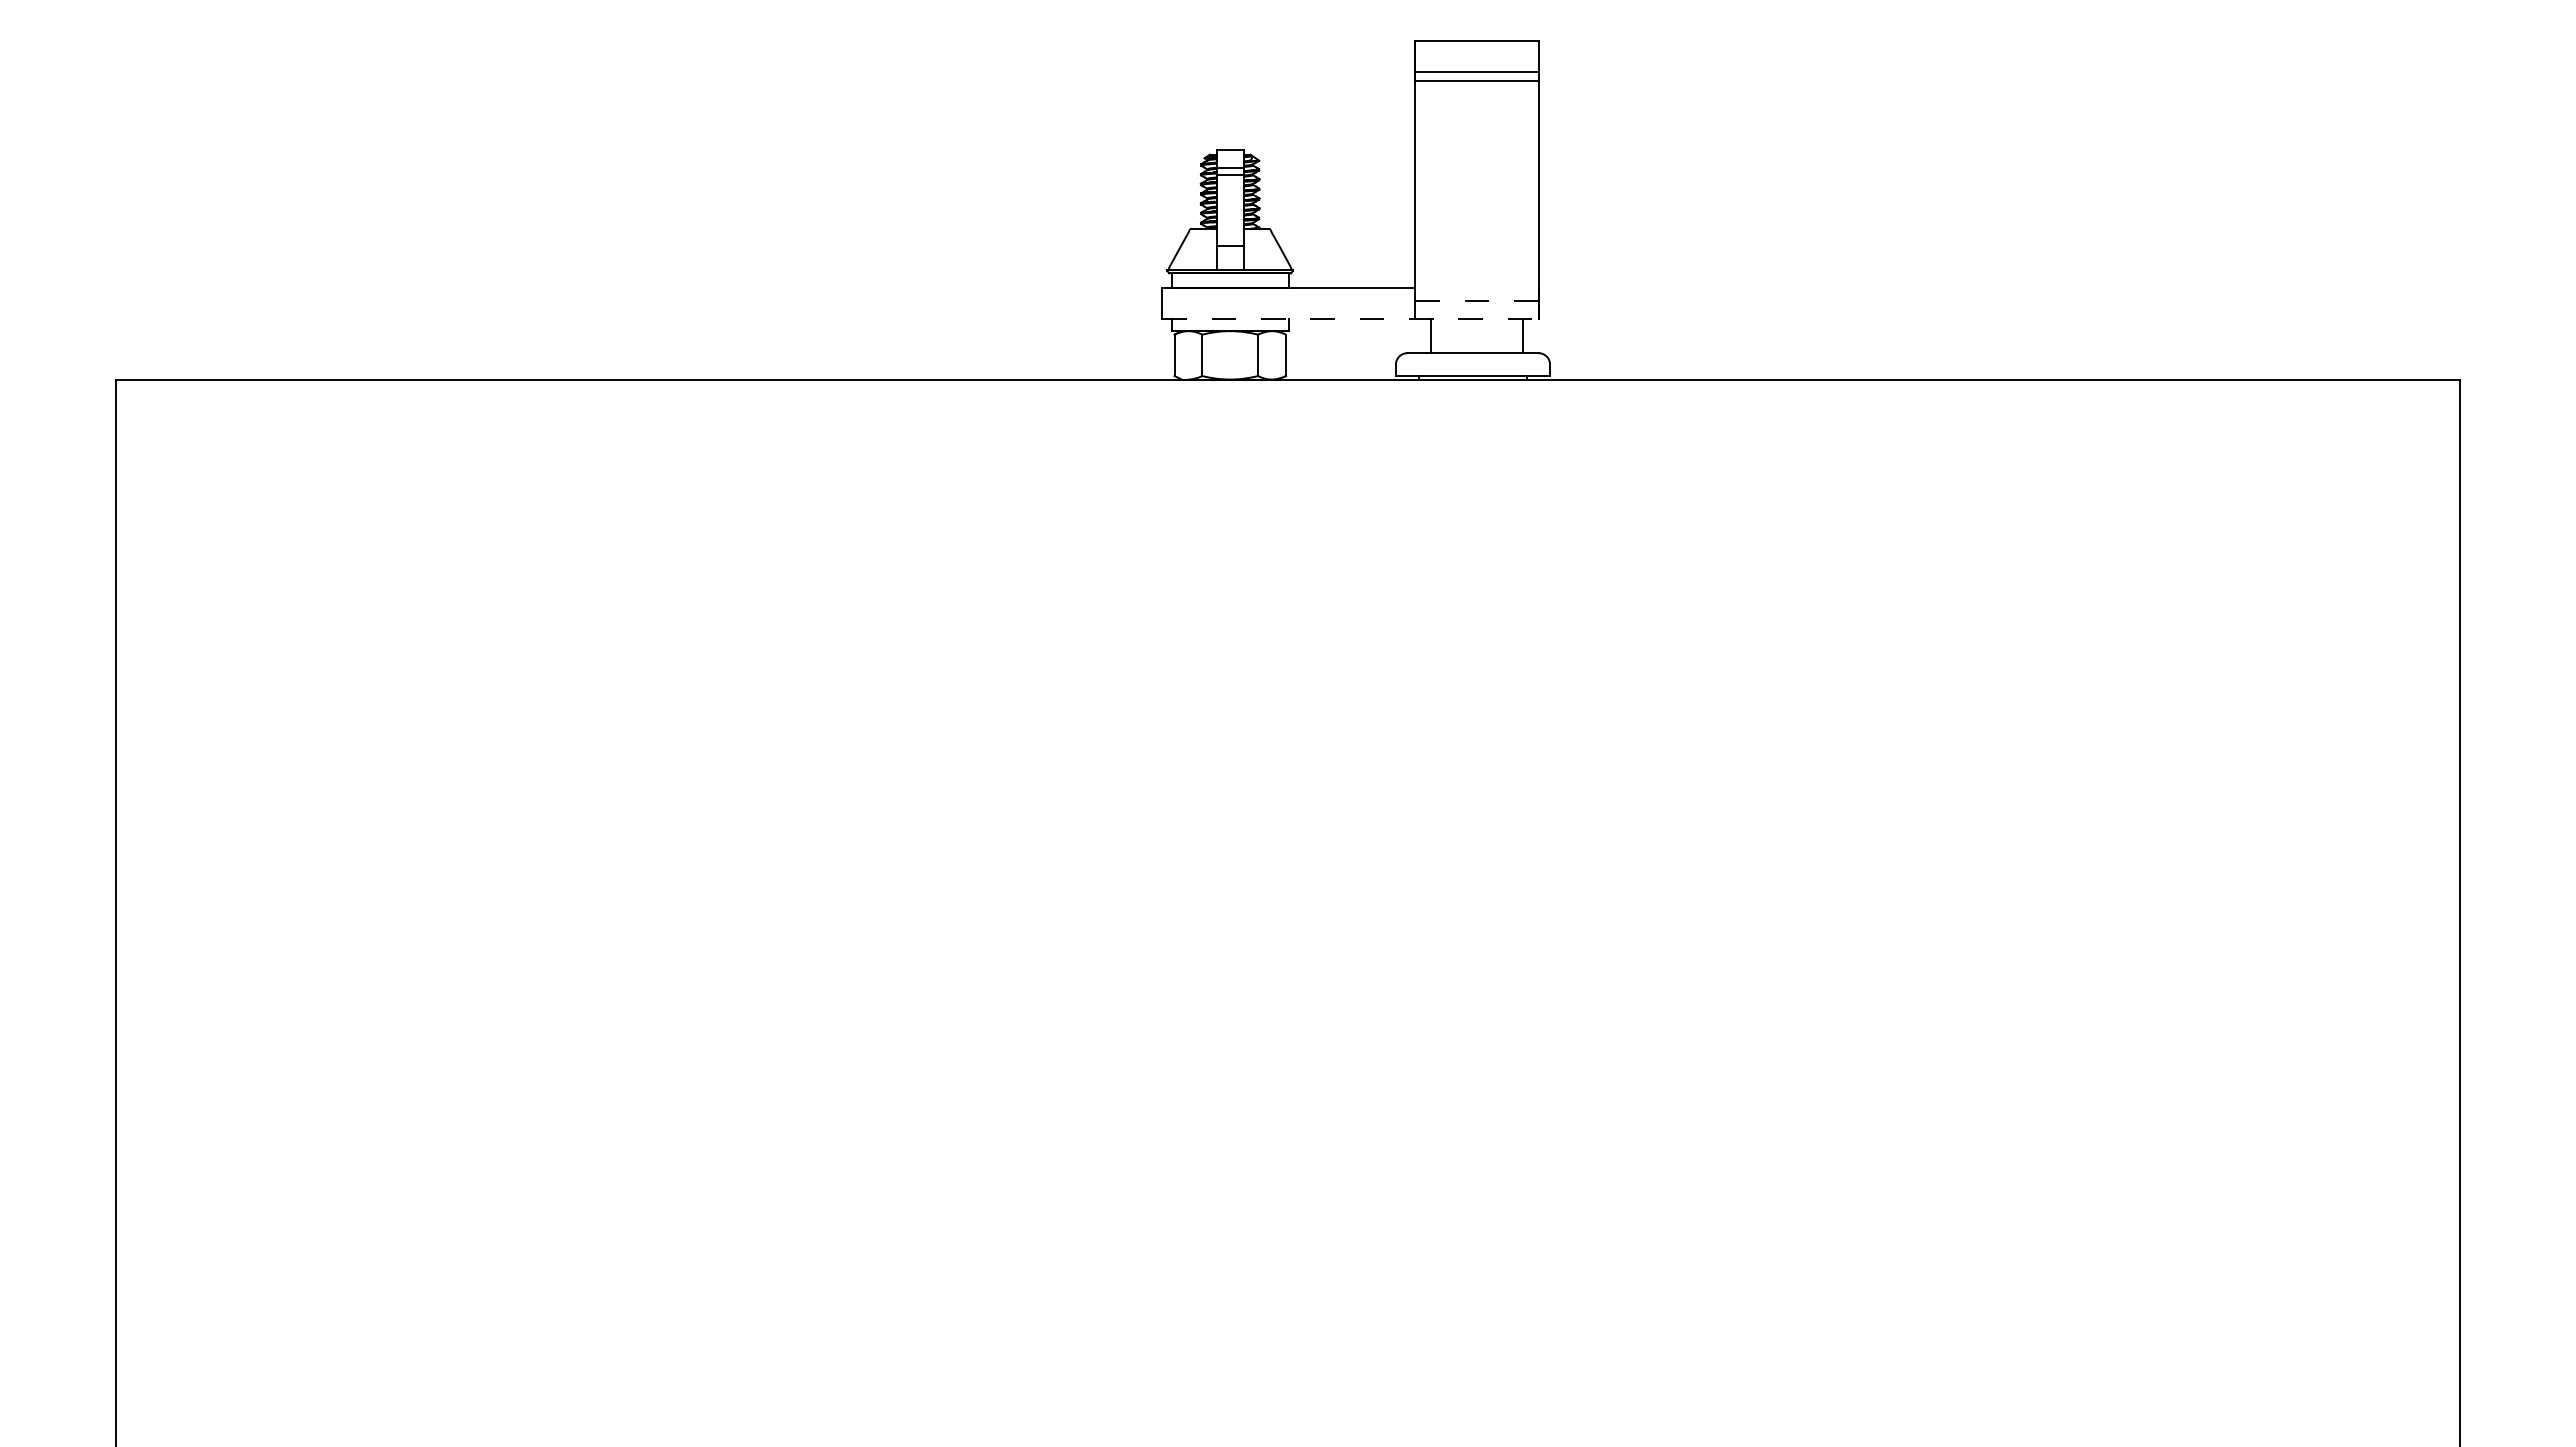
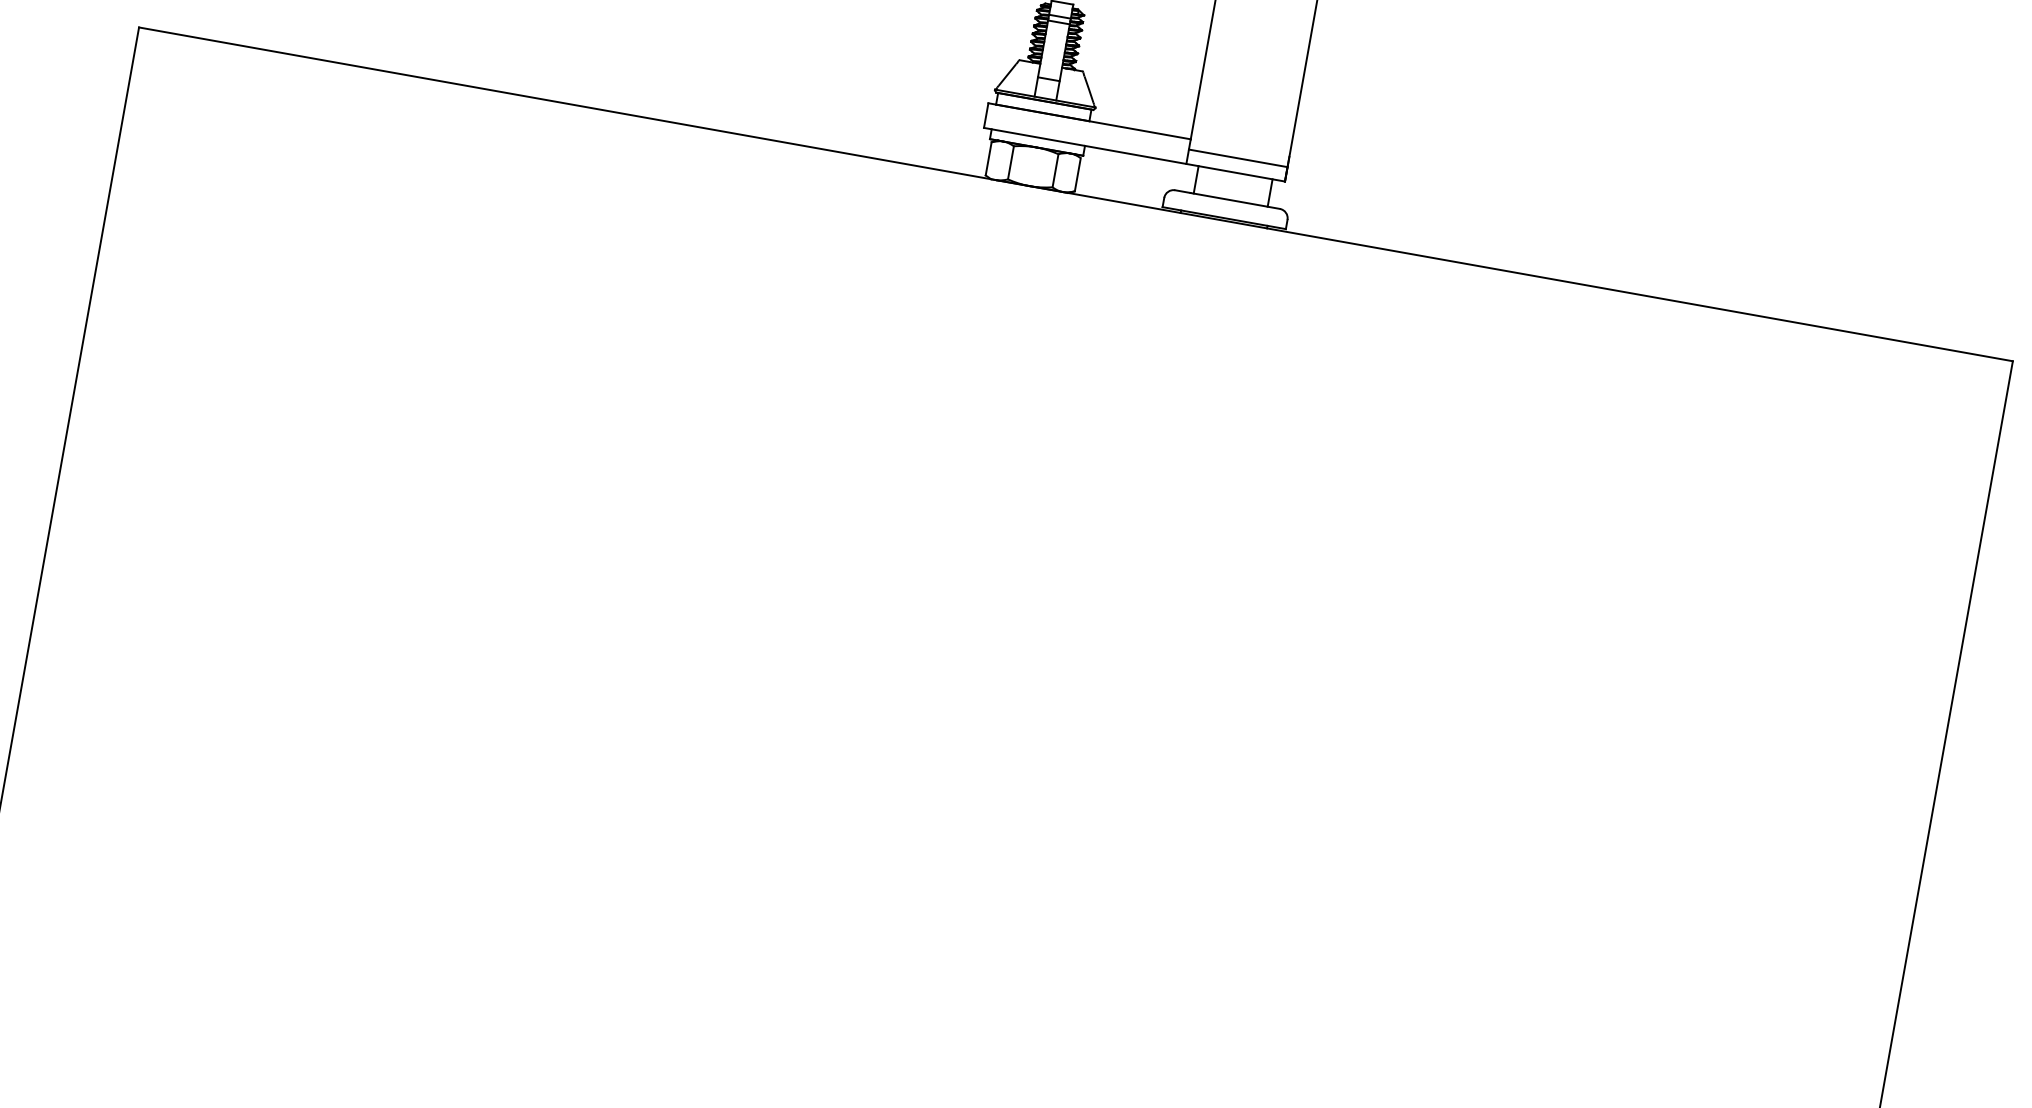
line: (1477, 300) -> (1238, 158), dashed -> solid
line: (1350, 318) -> (1134, 154), dashed -> solid

